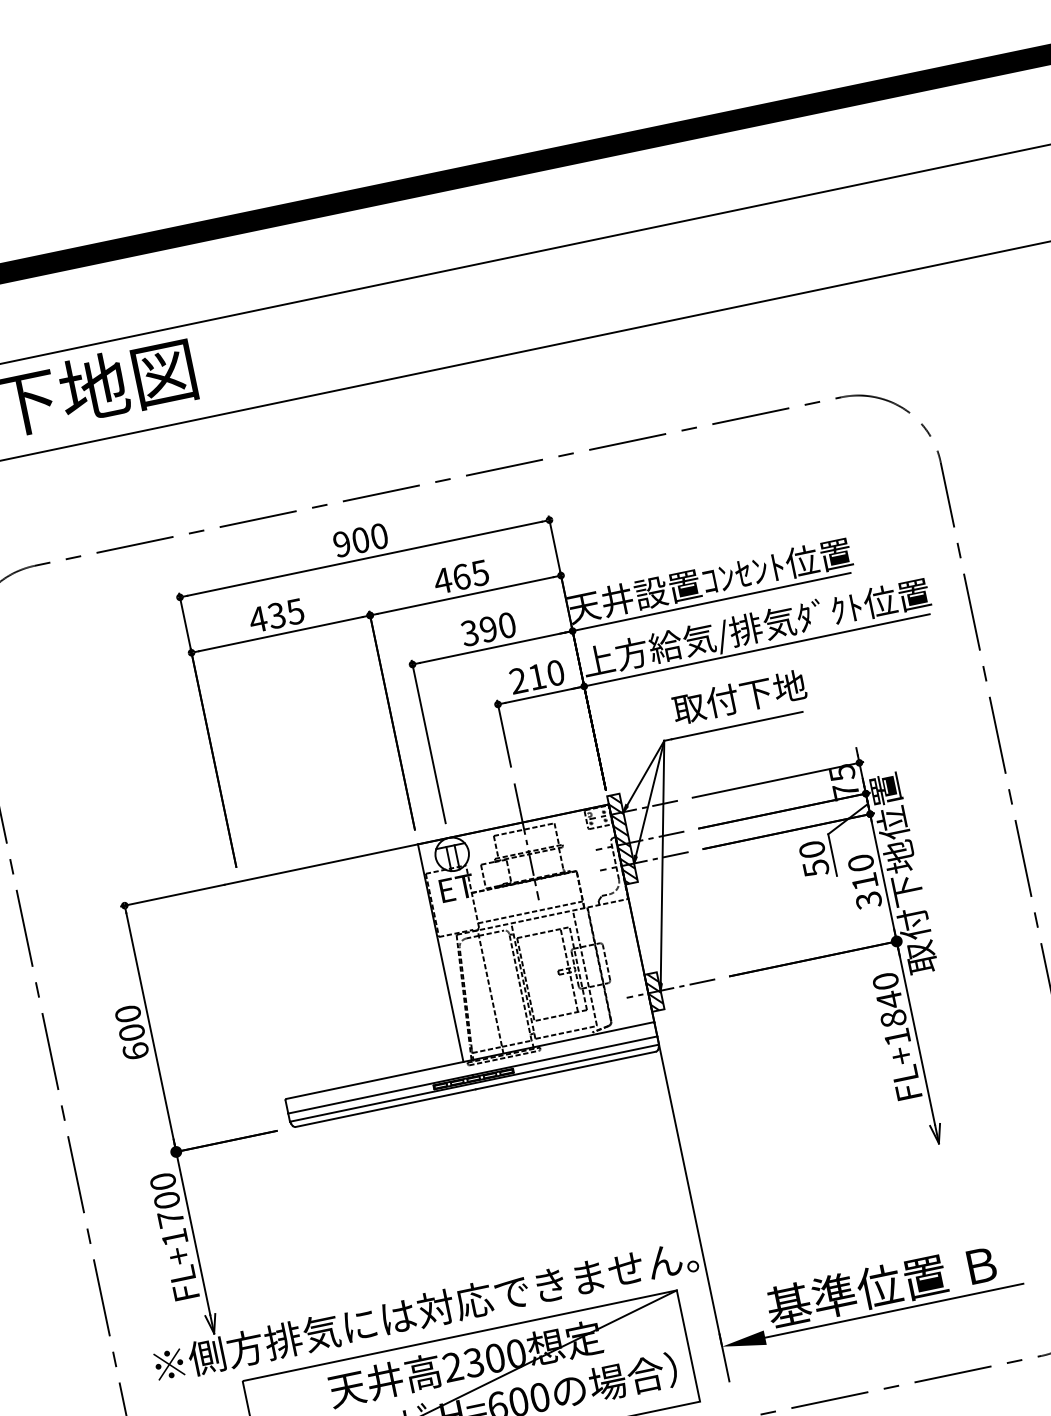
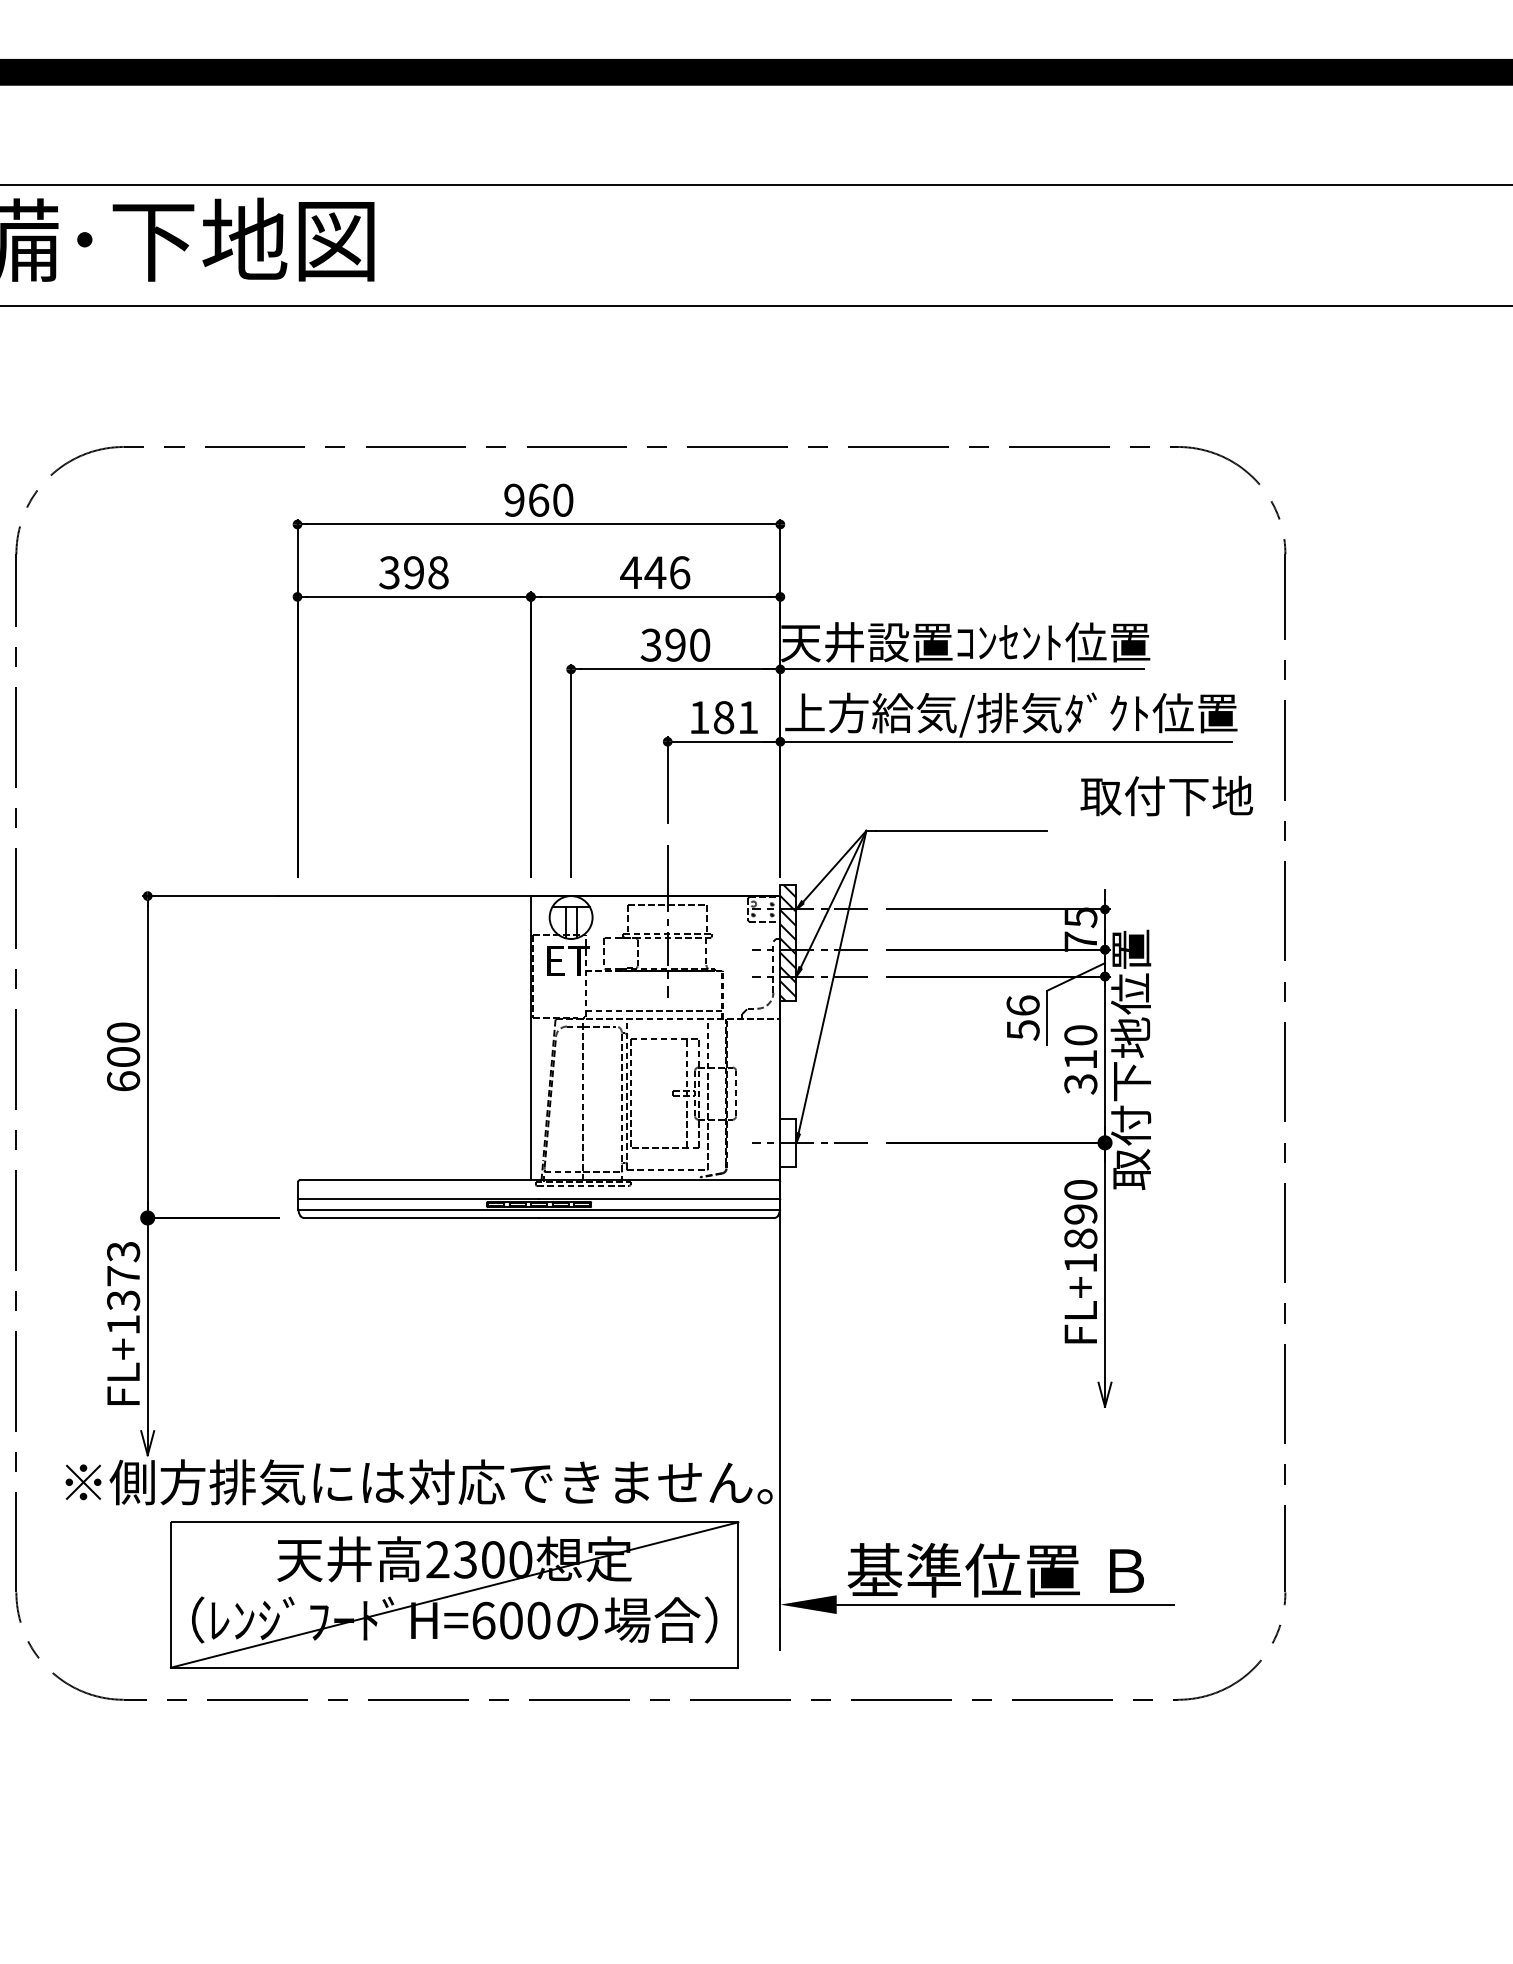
text: (361, 539) -> (539, 499), 900 -> 960
text: (470, 574) -> (667, 572), 465 -> 446
text: (276, 615) -> (413, 572), 435 -> 398
text: (536, 676) -> (723, 717), 210 -> 181
text: (739, 696) -> (1166, 795), moved
text: (811, 849) -> (1022, 1005), 50 -> 56
hatch: (654, 991) -> (788, 1142), removed
text: (889, 1000) -> (1080, 1214), FL+1840 -> FL+1890
text: (167, 1200) -> (123, 1276), FL+1700 -> FL+1373

